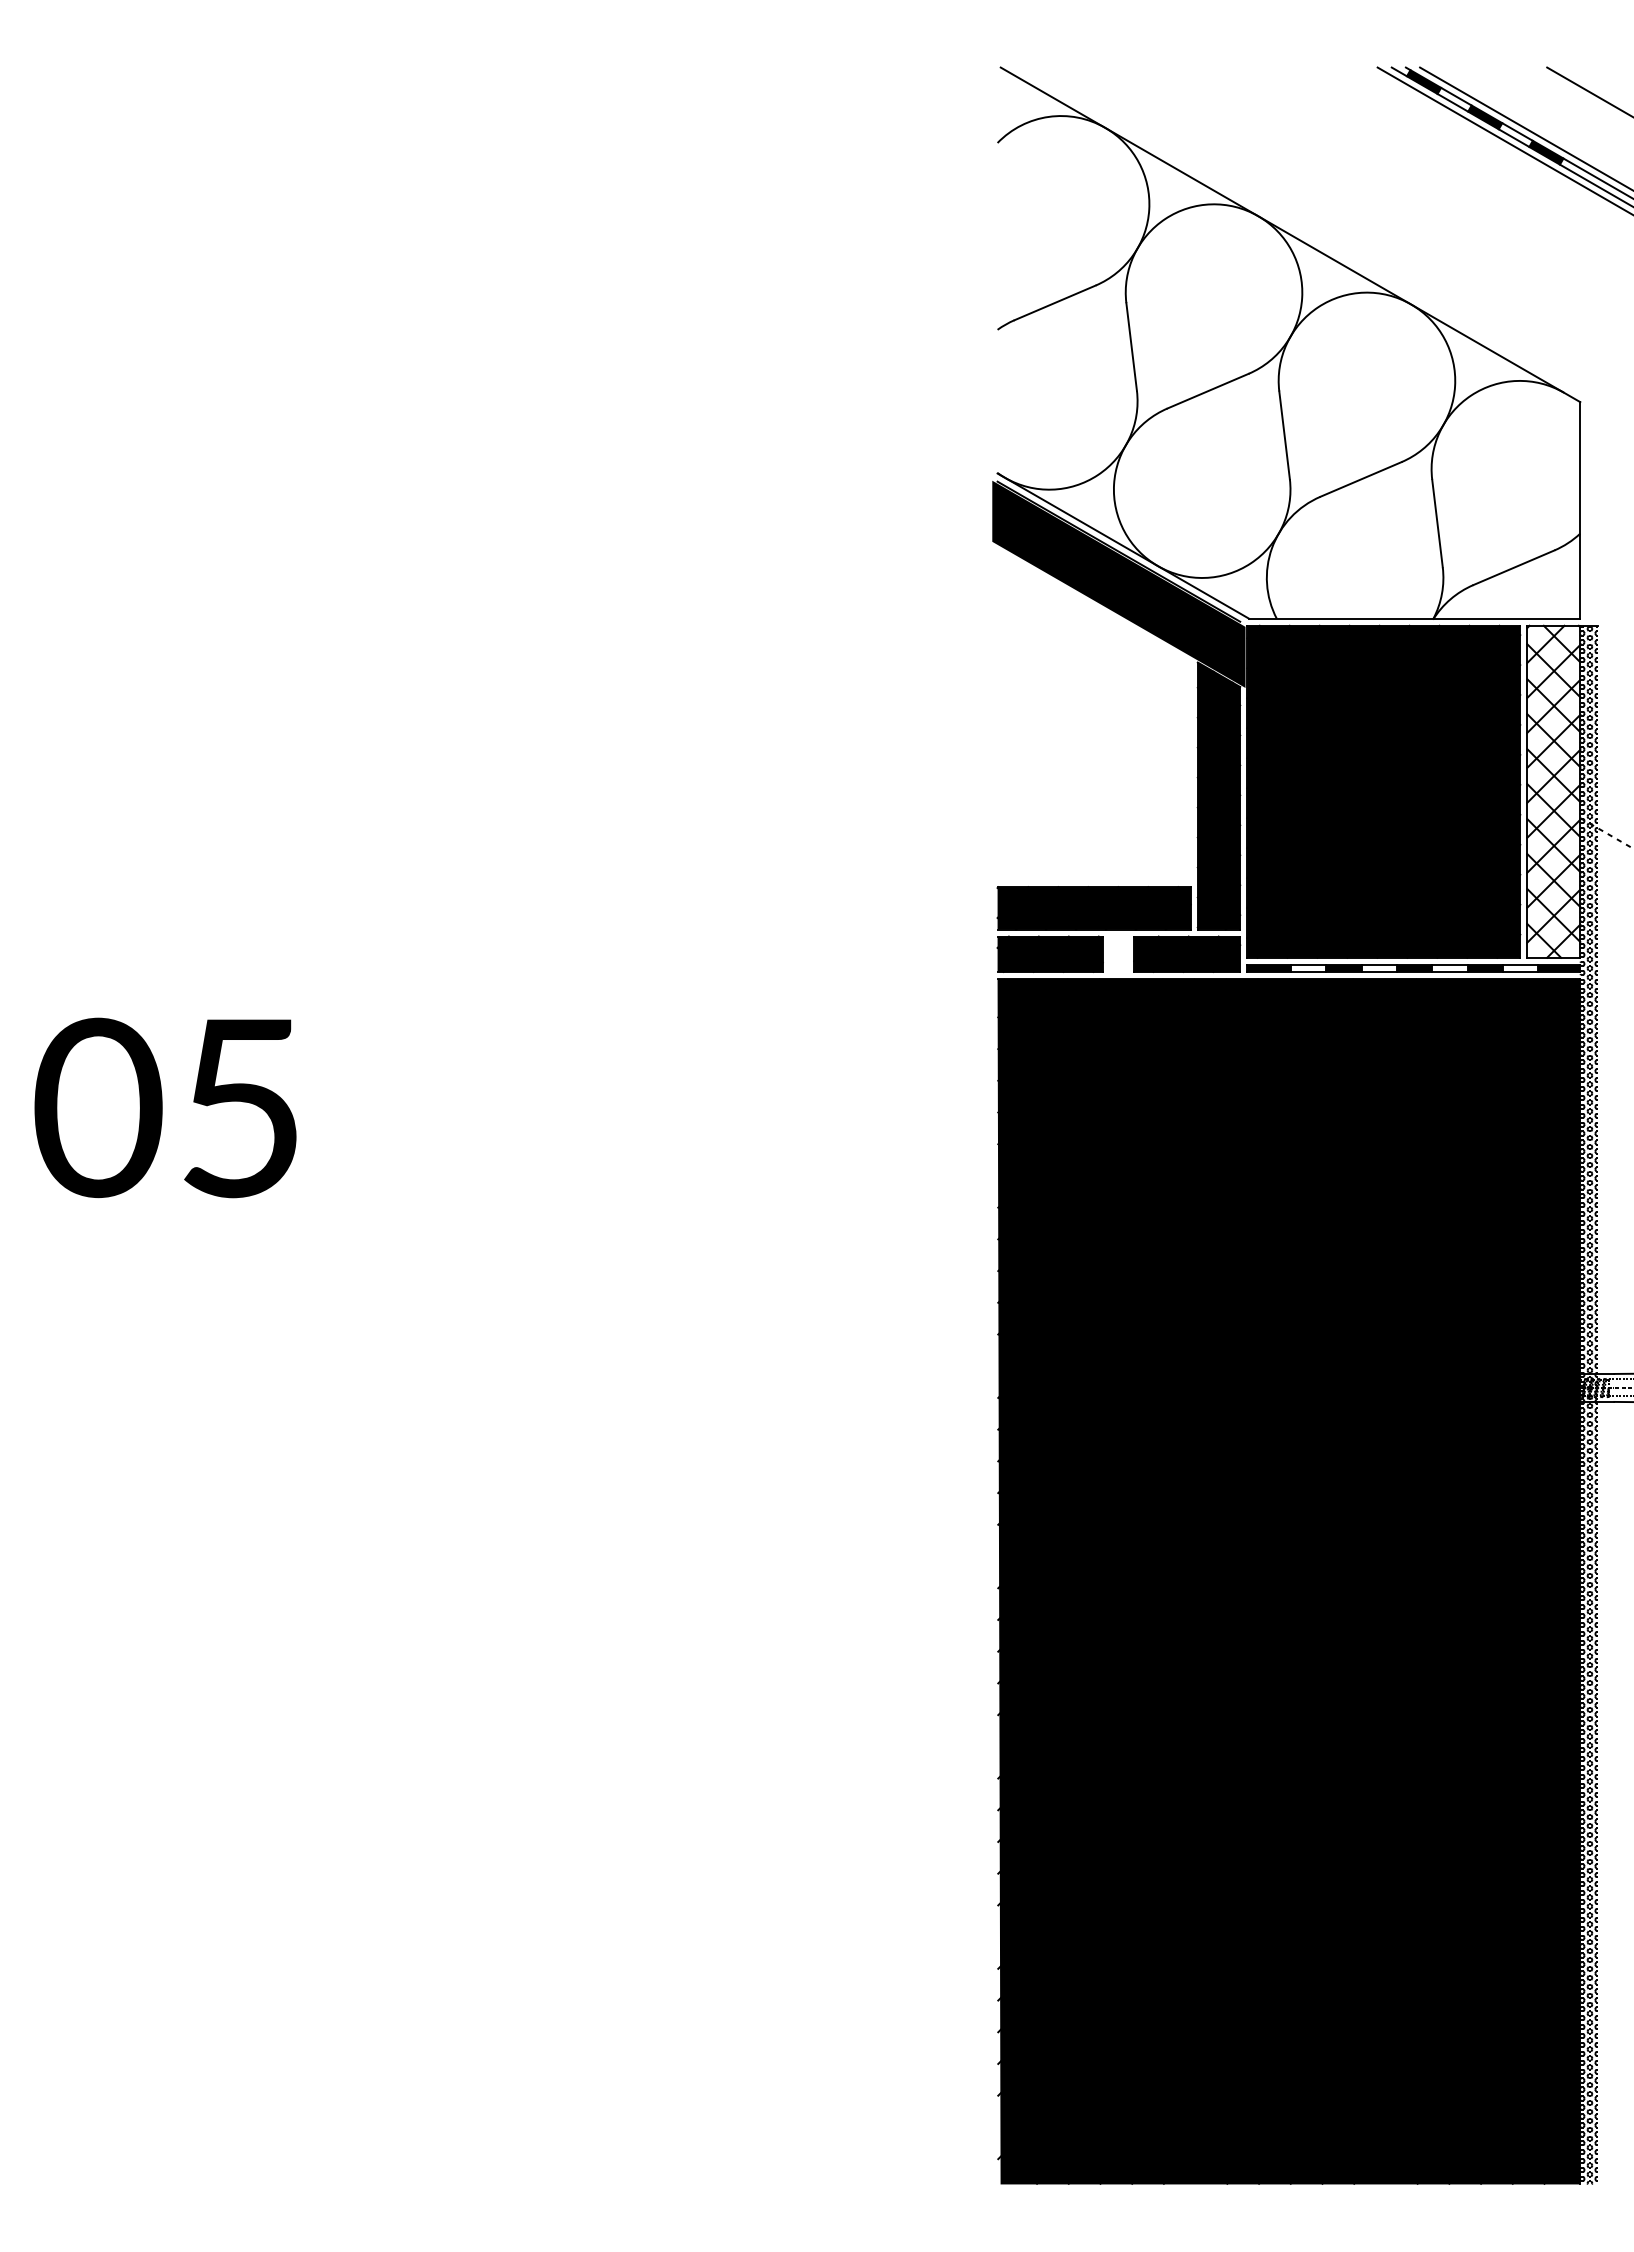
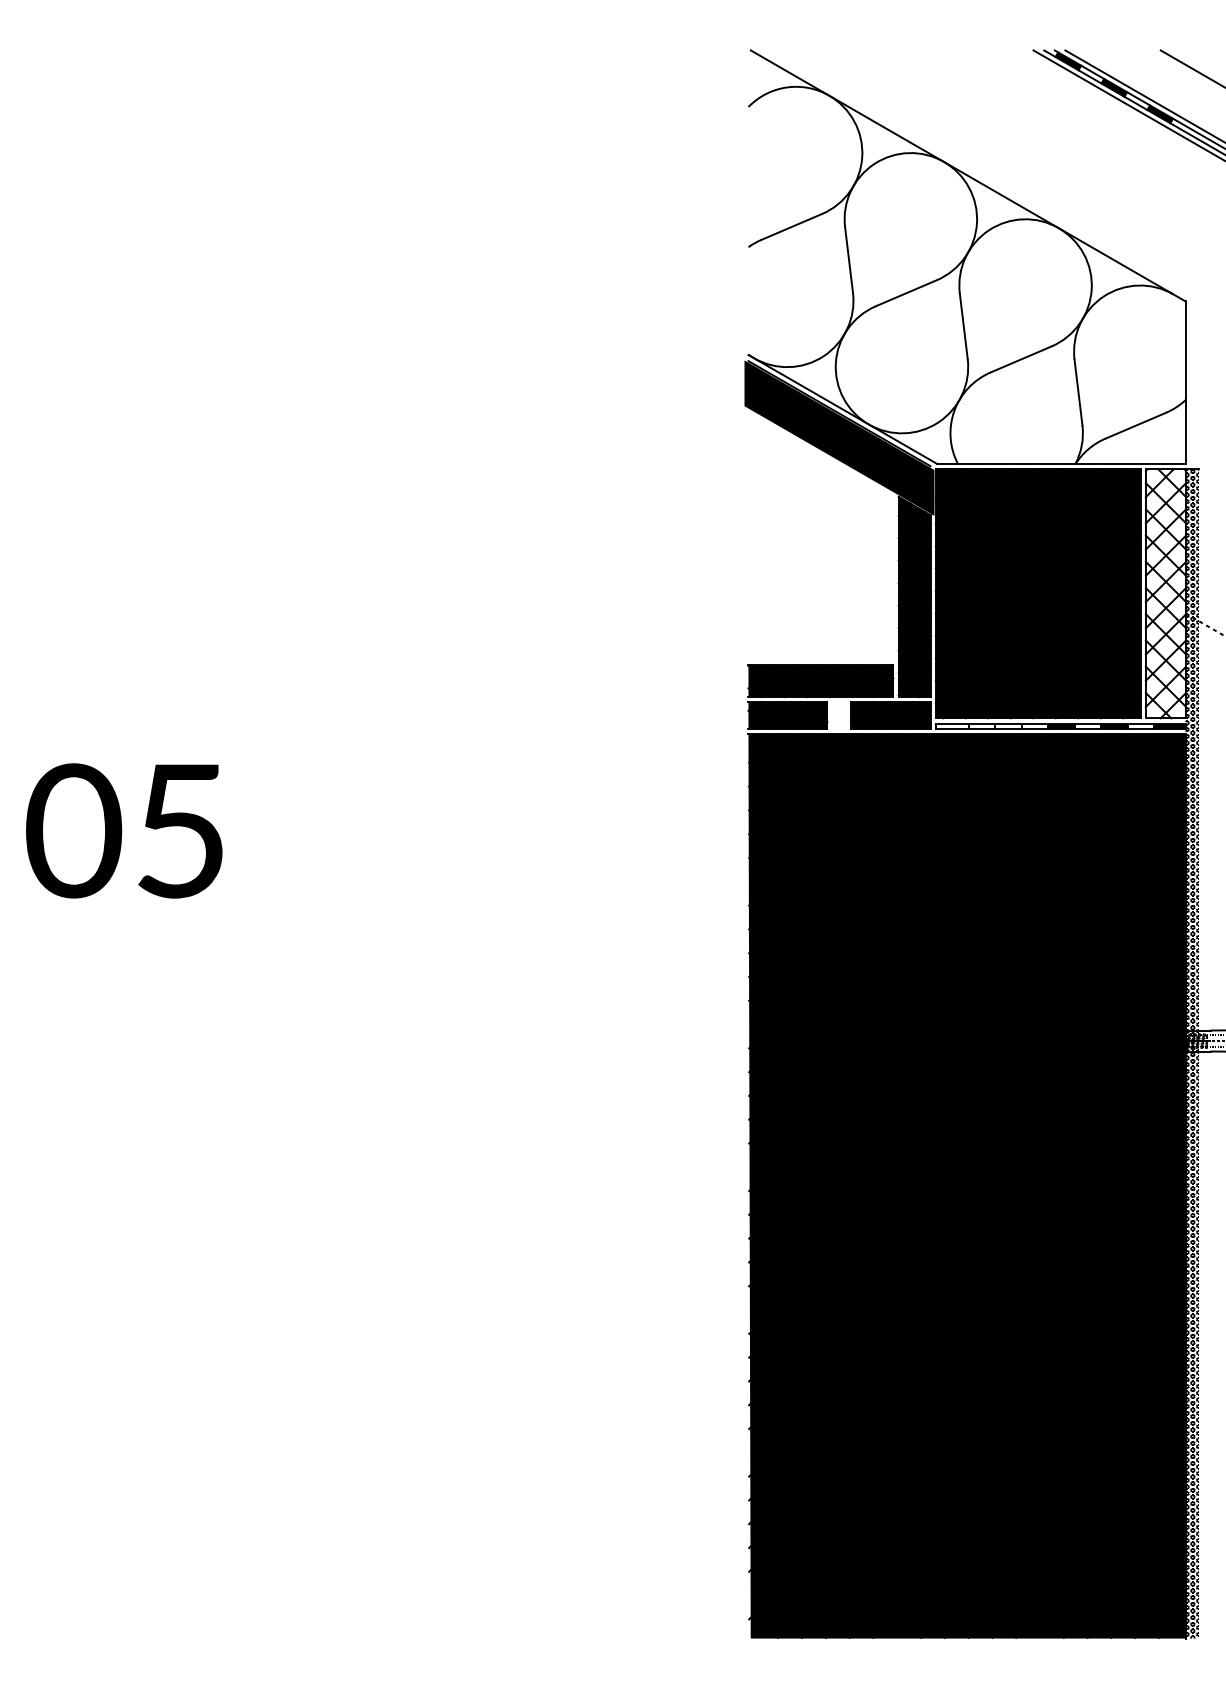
fill: (1268, 967) -> (951, 725), removed
fill: (1343, 967) -> (1007, 725), removed

